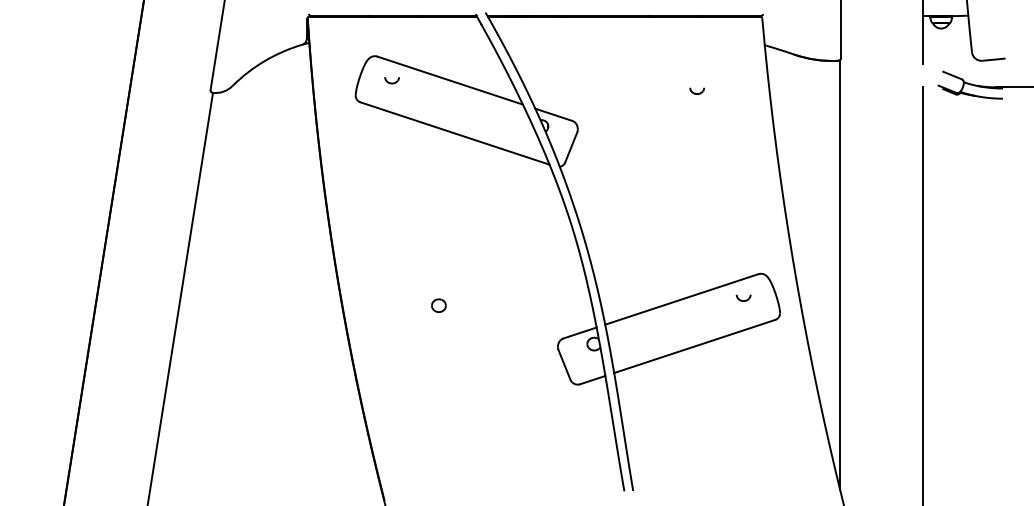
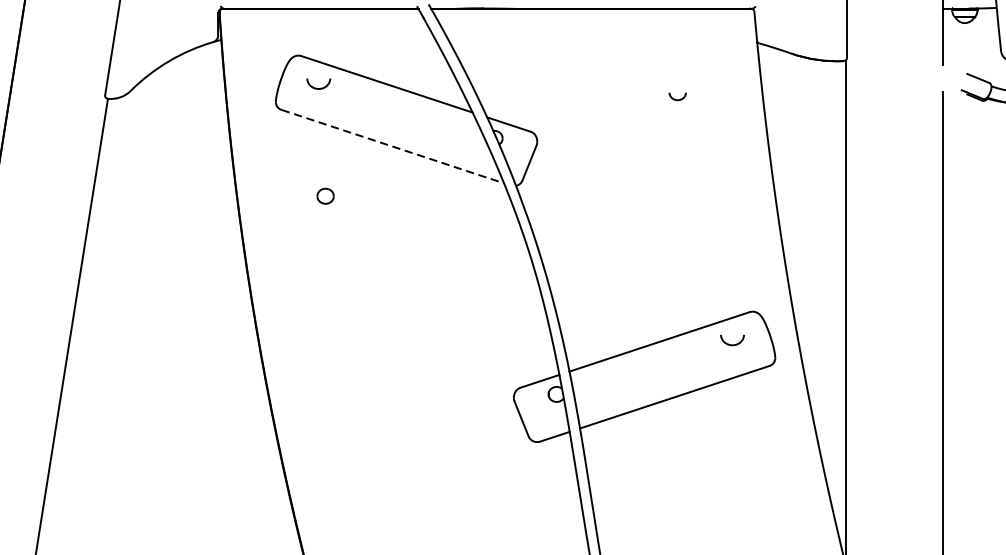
part: (391, 80) -> (318, 84), size x1.4
line: (455, 133) -> (393, 146), solid -> dashed
part: (743, 297) -> (732, 339), size x1.4
part: (438, 305) -> (325, 196), moved

